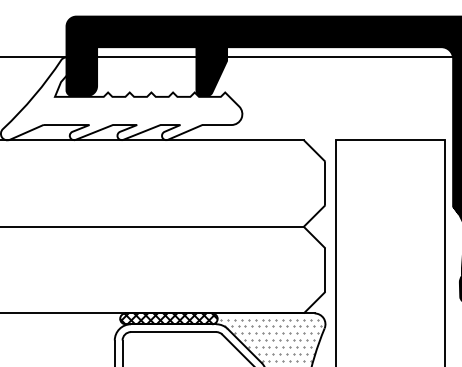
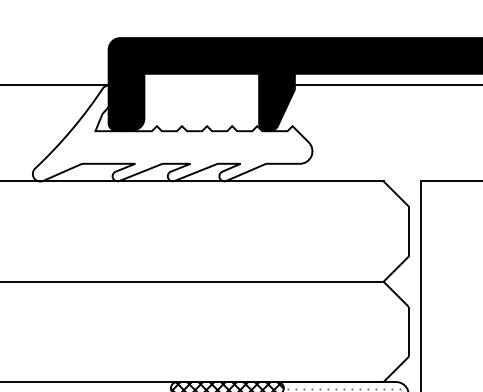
line: (146, 56) -> (201, 84), removed

